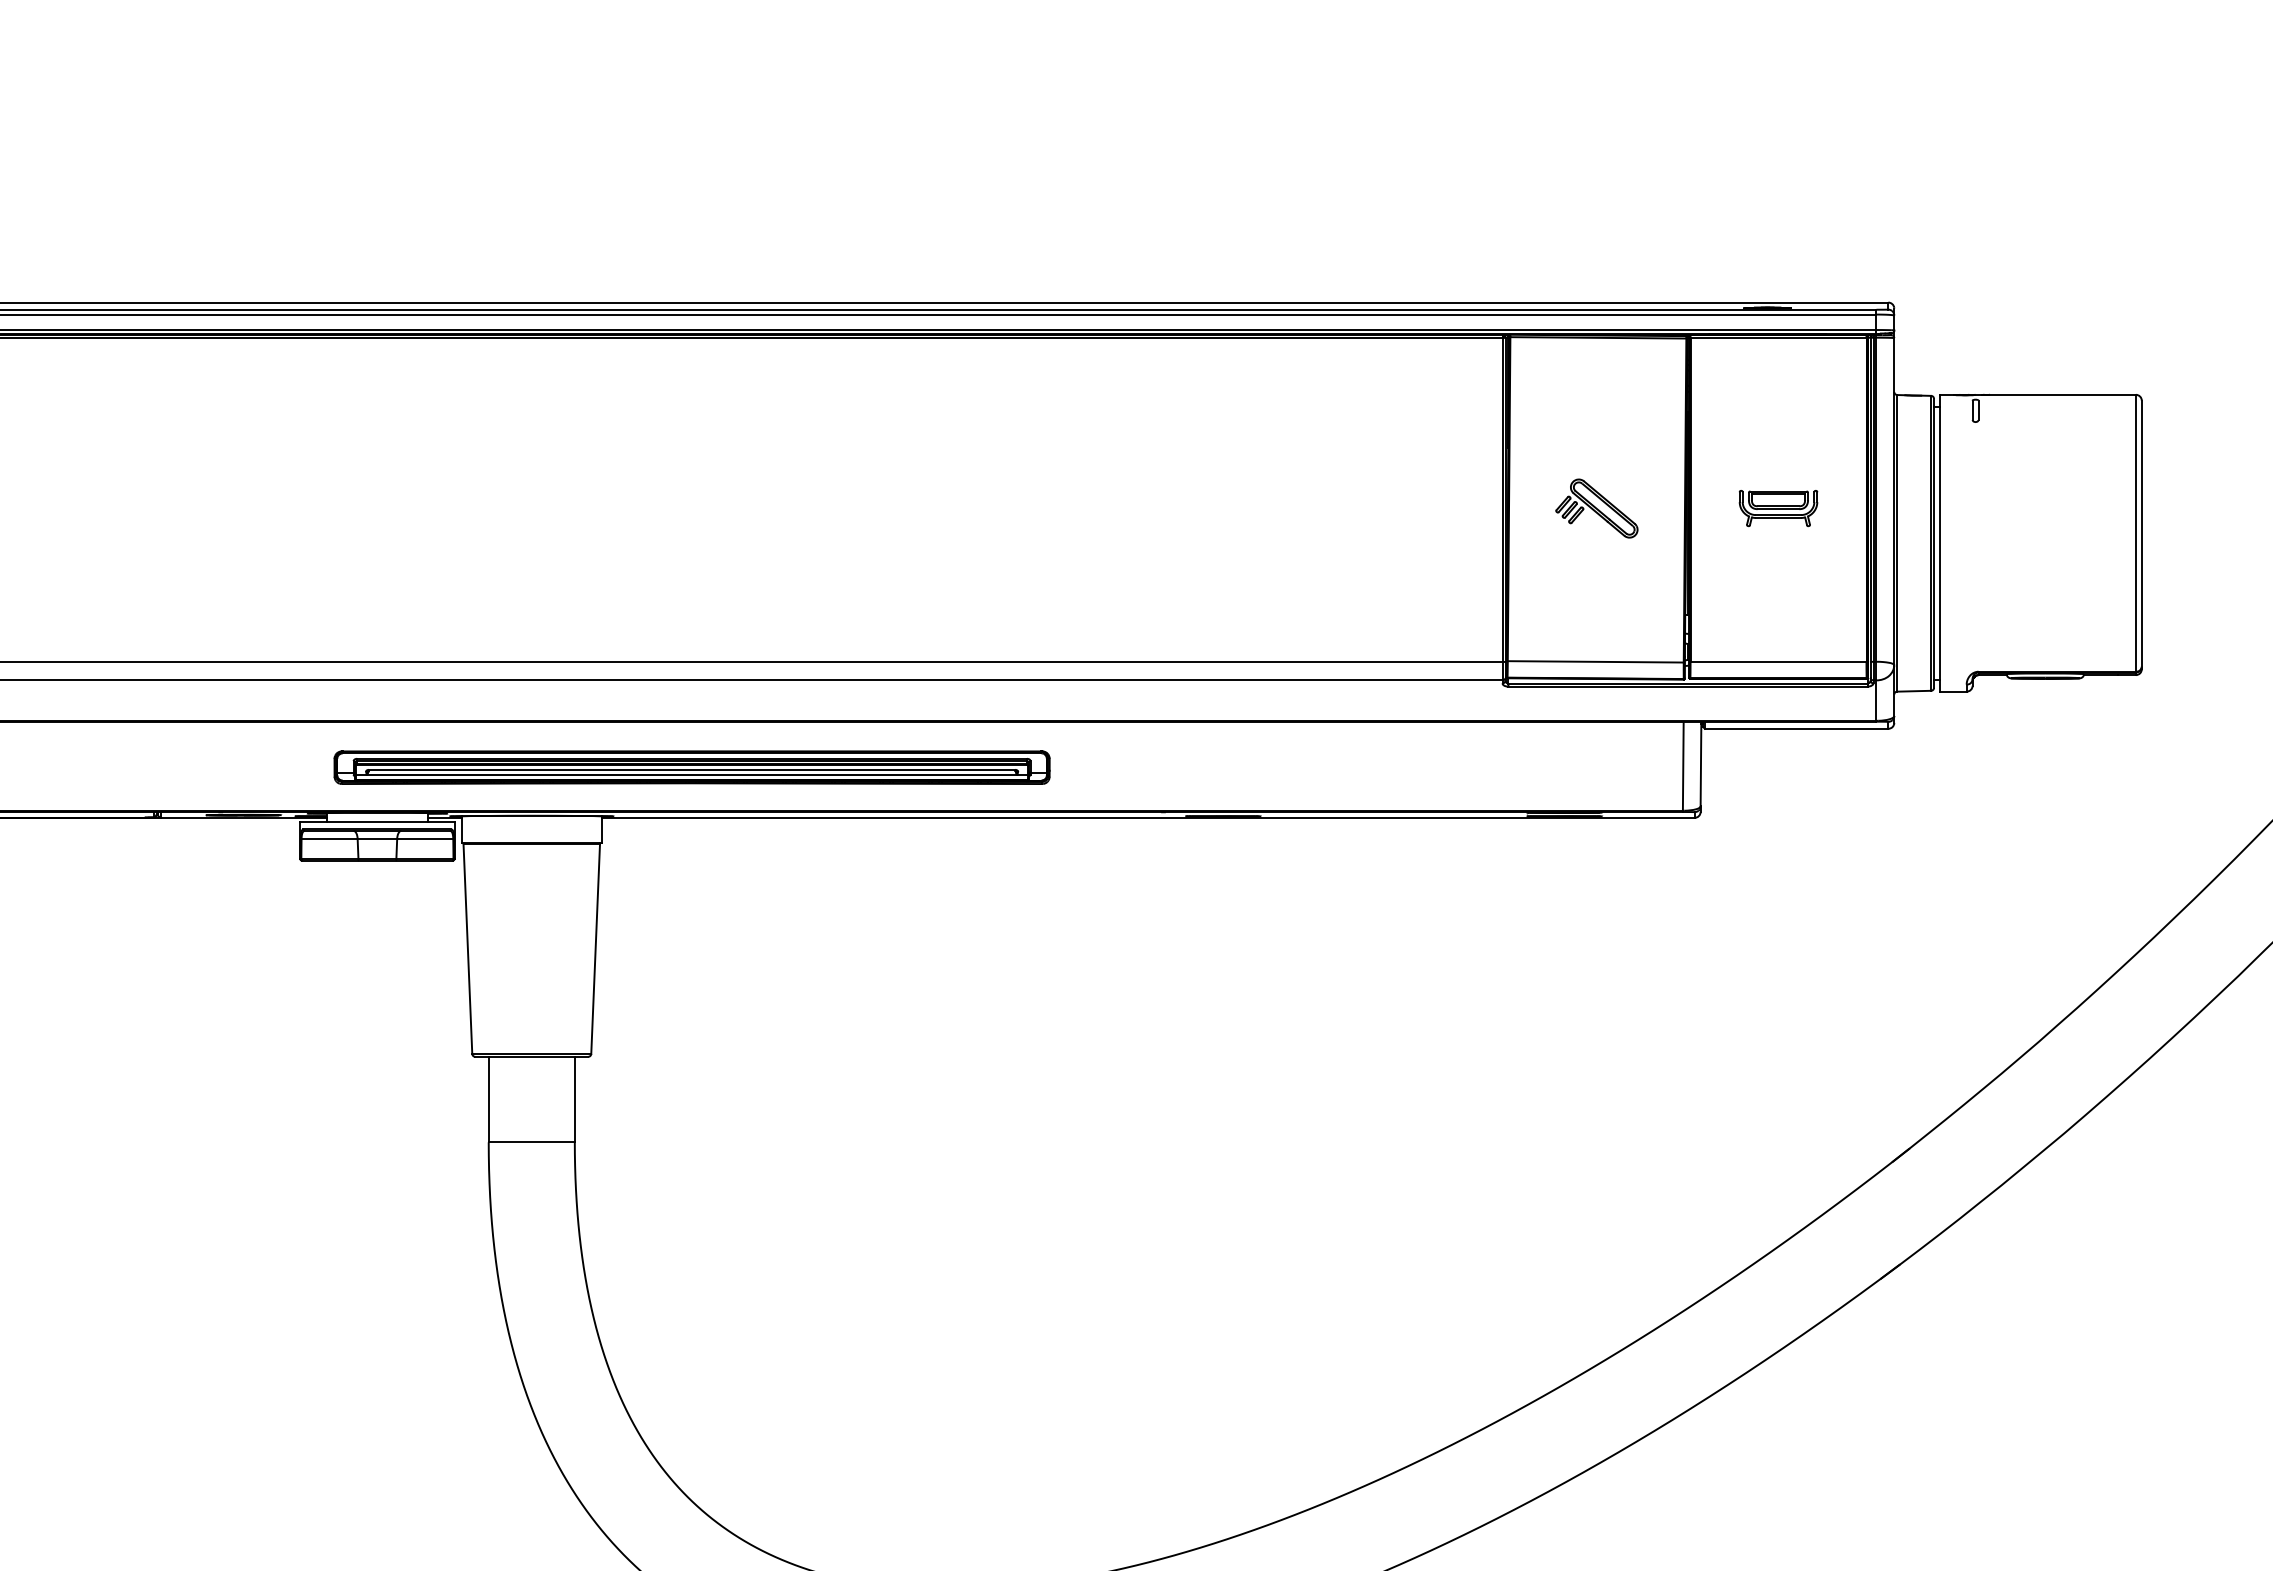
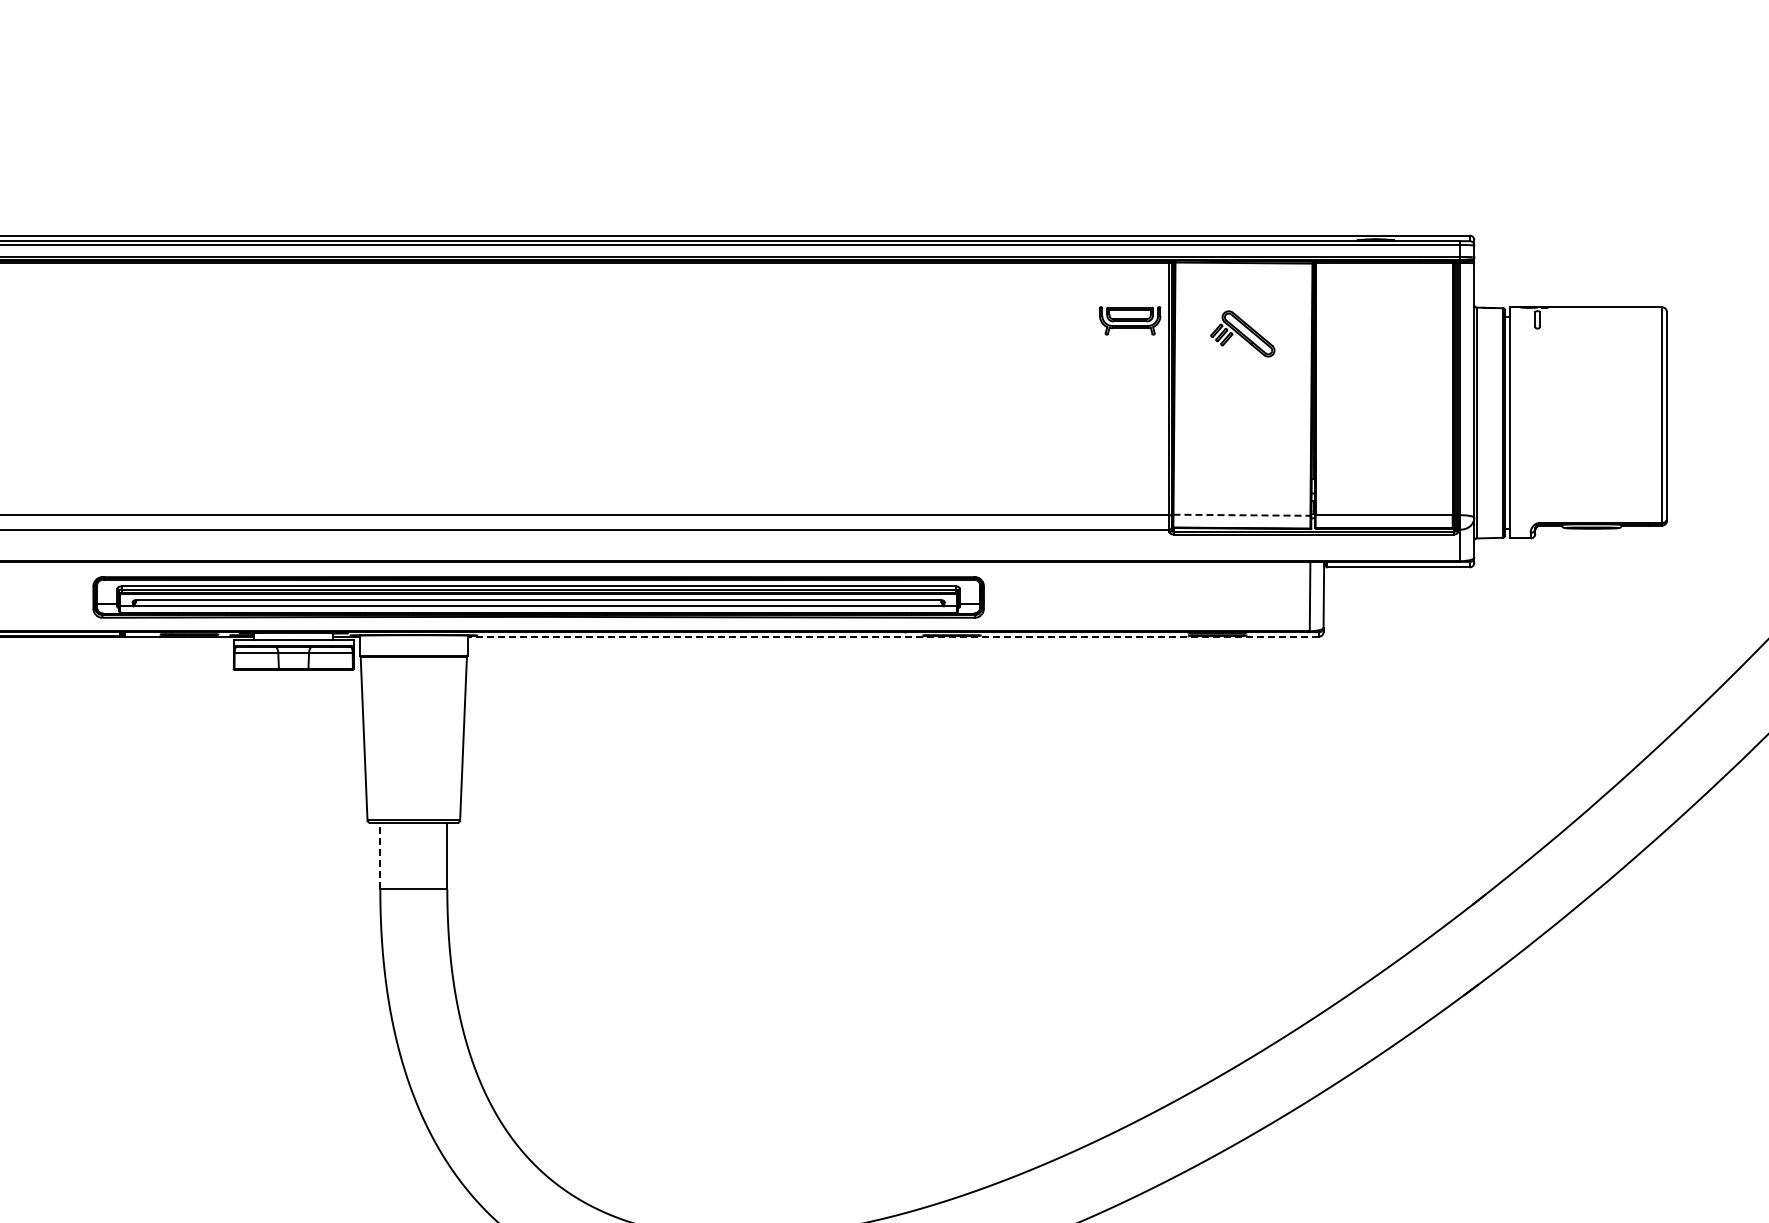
part: (1596, 507) -> (1242, 333), moved
part: (1778, 507) -> (1130, 320), moved
line: (1596, 662) -> (1242, 515), solid -> dashed
part: (691, 767) -> (538, 597), size x1.6
line: (1148, 817) -> (893, 636), solid -> dashed
line: (488, 1098) -> (380, 855), solid -> dashed

